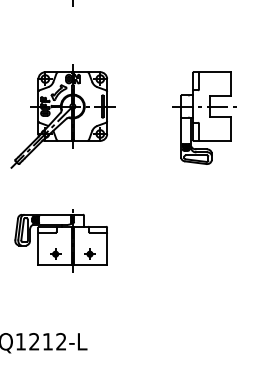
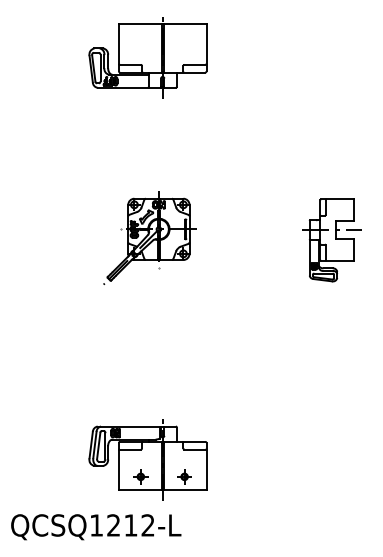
part: (62, 115) -> (149, 237), size x0.7
part: (204, 118) -> (330, 240), size x0.7
part: (60, 240) -> (147, 459), moved

